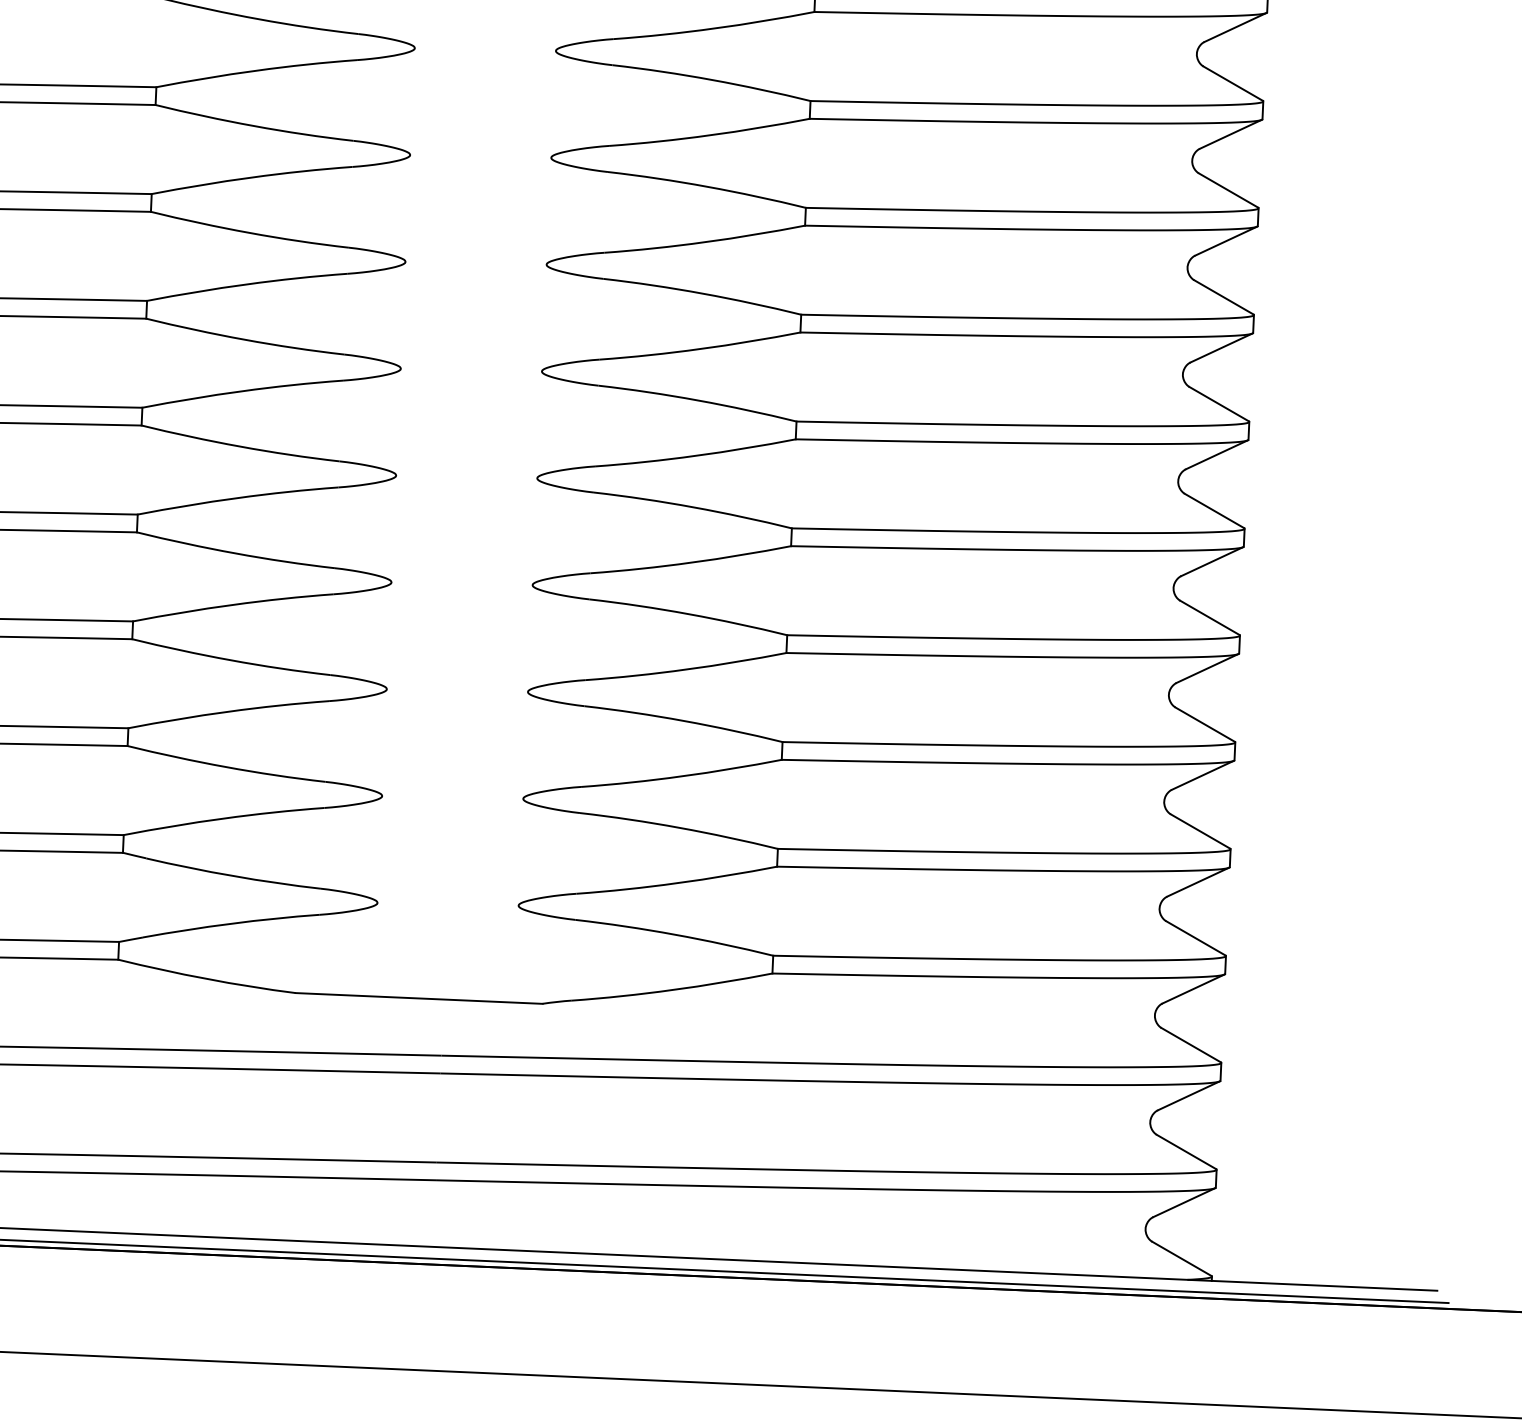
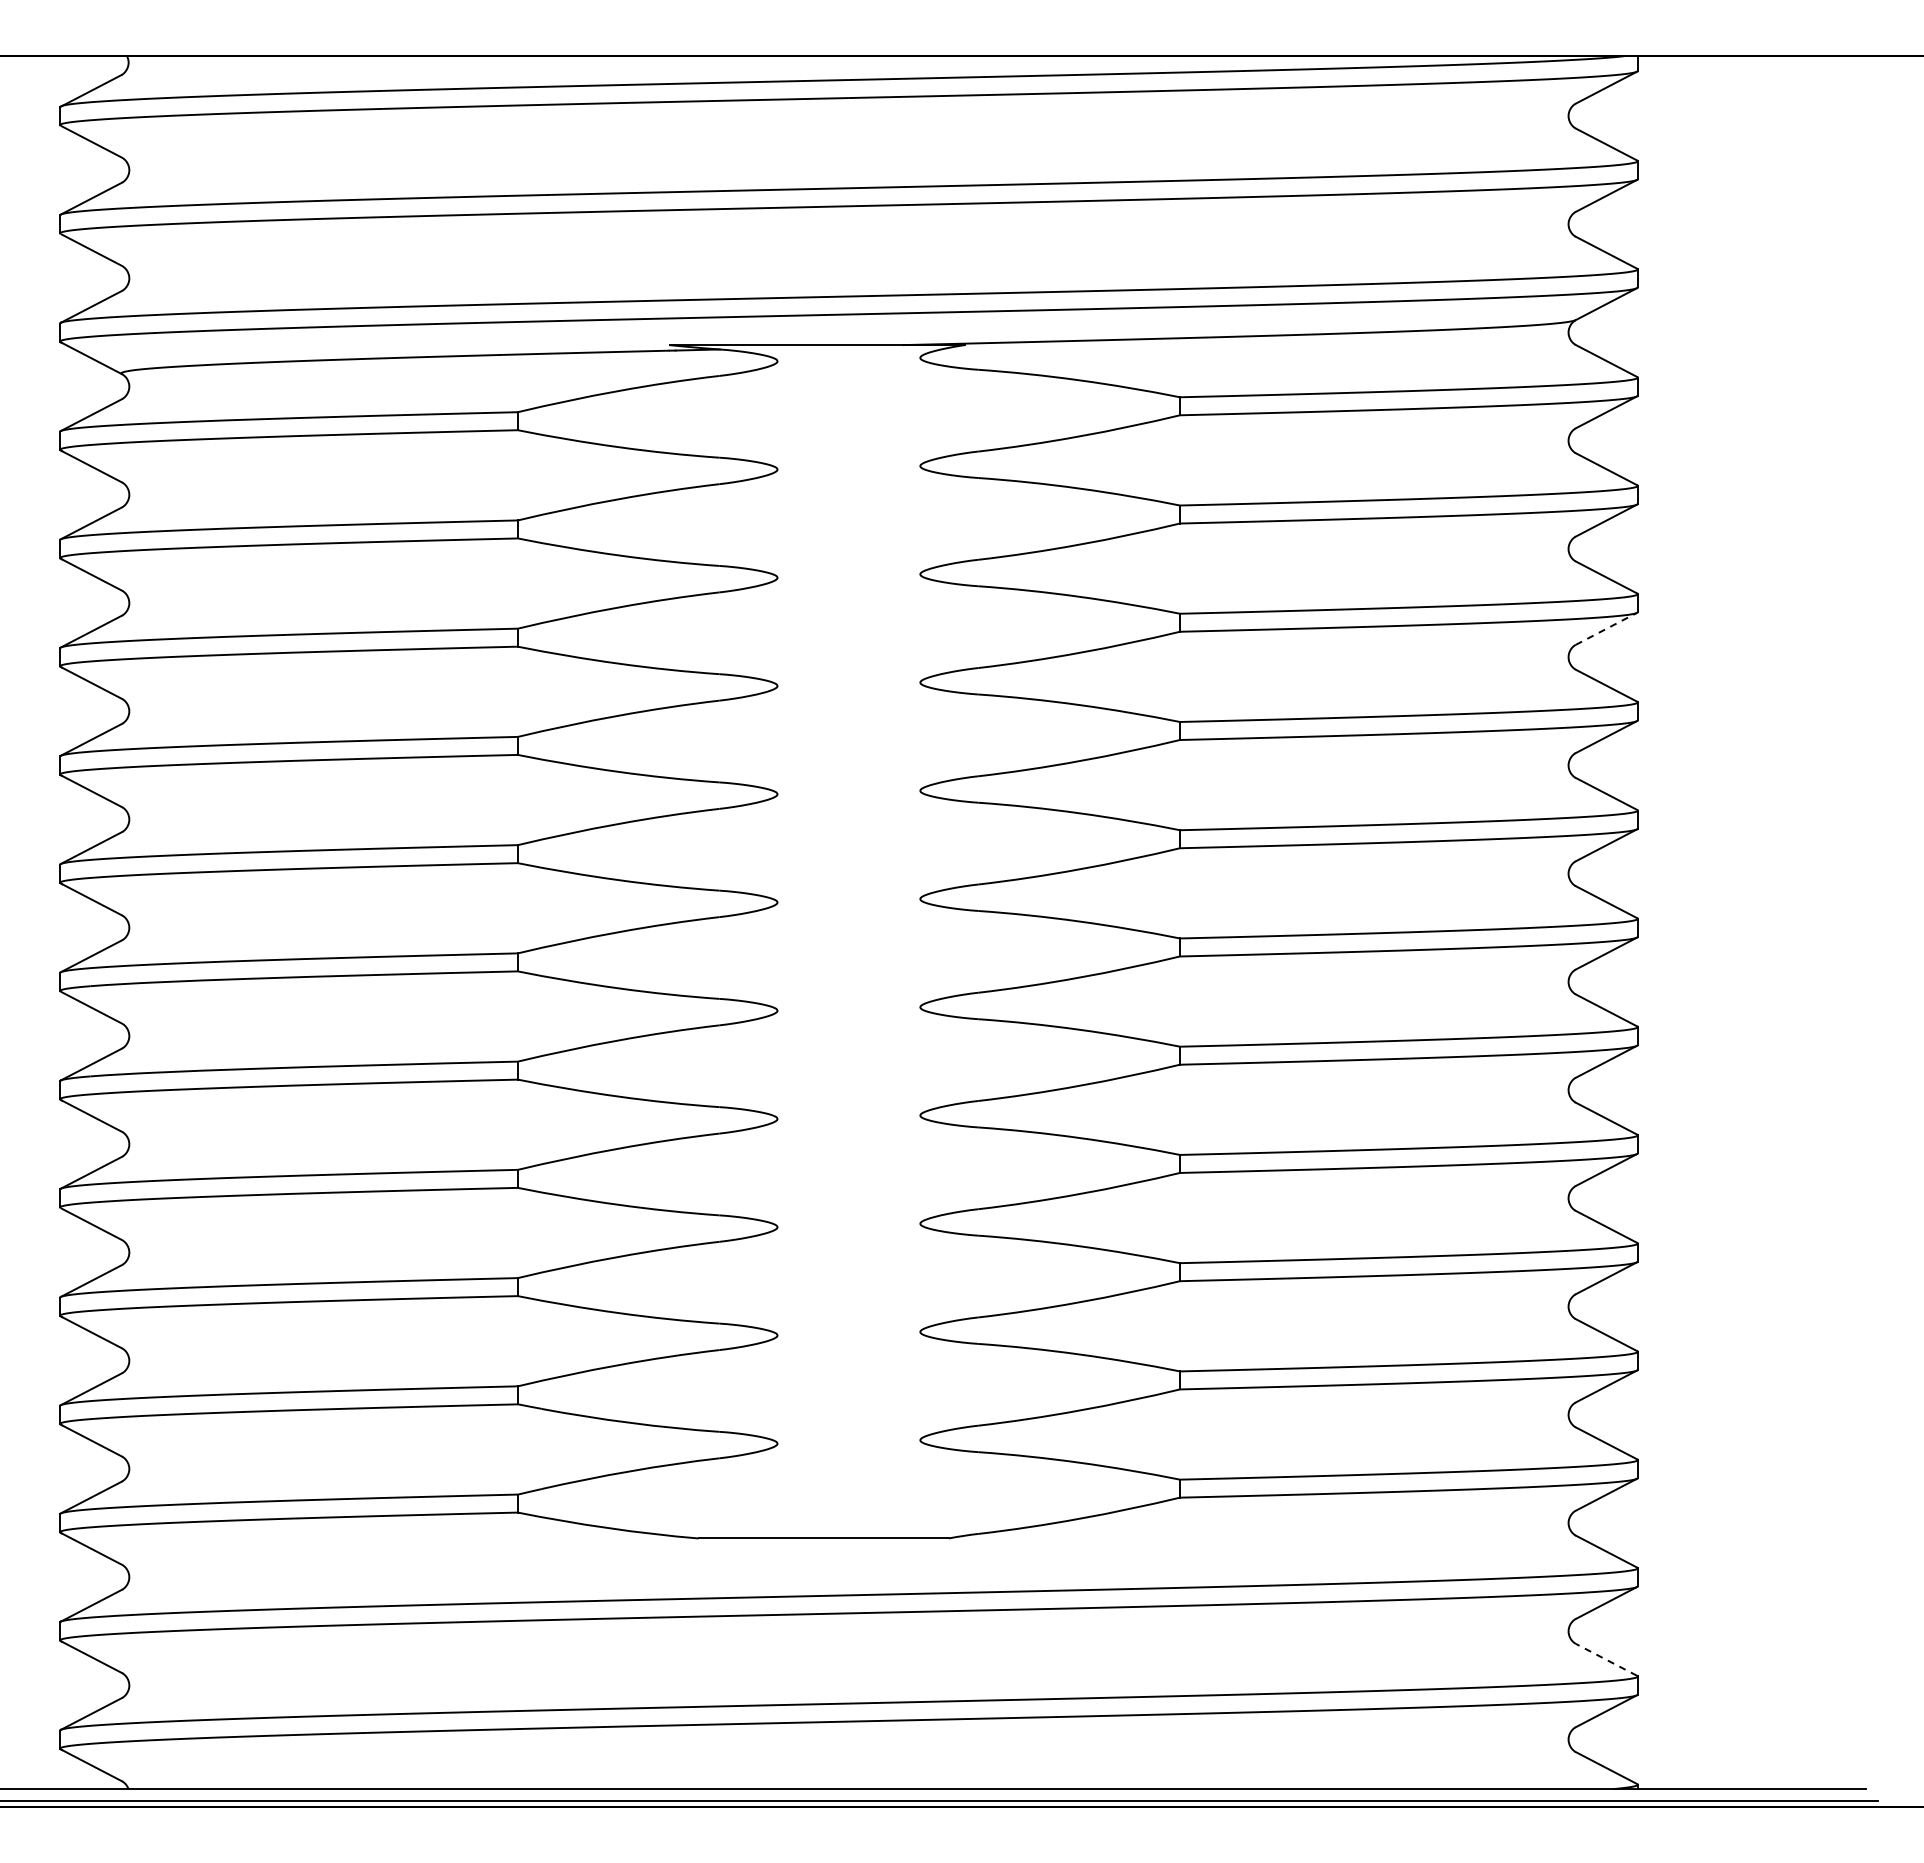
line: (1230, 133) -> (1606, 628), solid -> dashed
line: (1186, 1151) -> (1606, 1659), solid -> dashed

